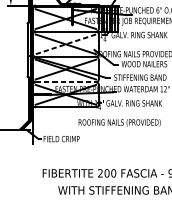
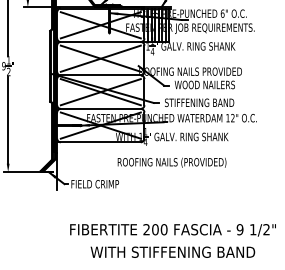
line: (65, 44) -> (100, 58), dashed -> solid
line: (66, 81) -> (101, 108), dashed -> solid

